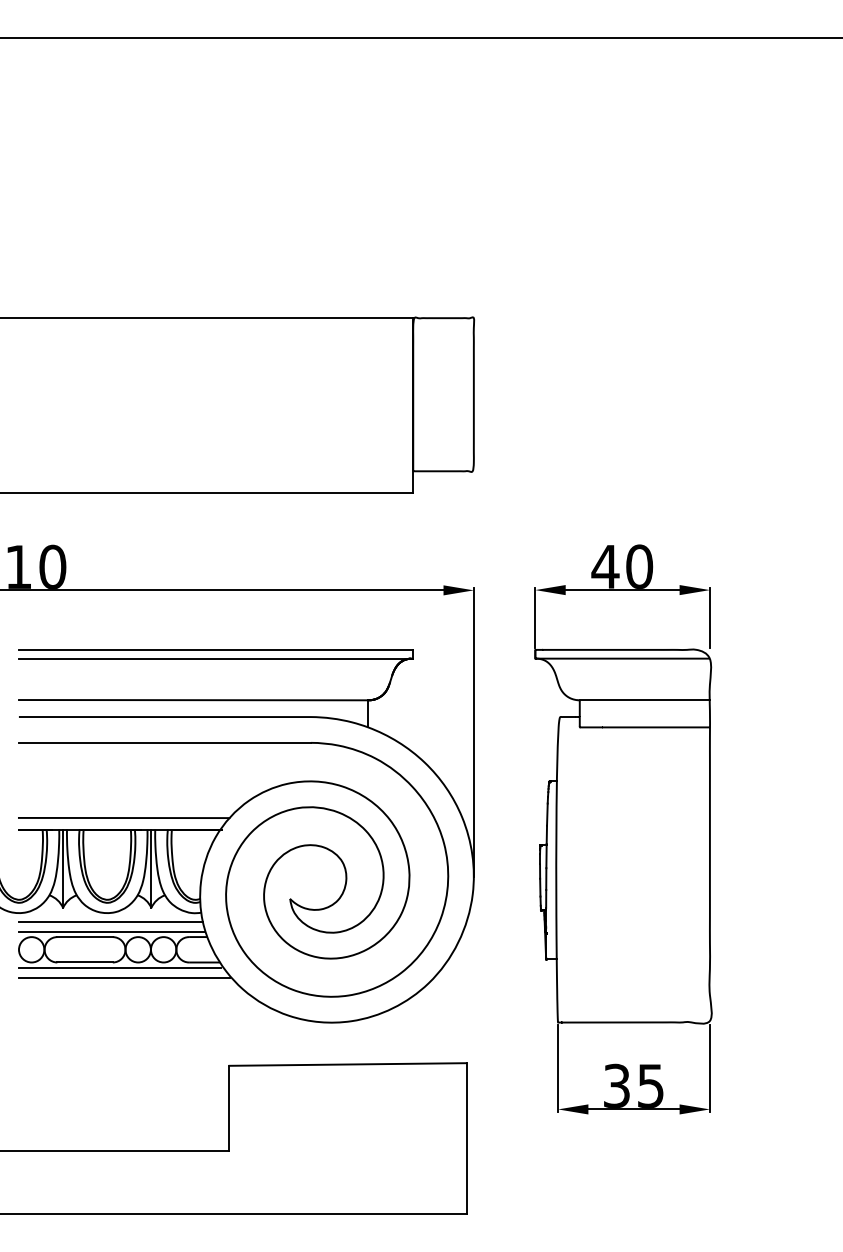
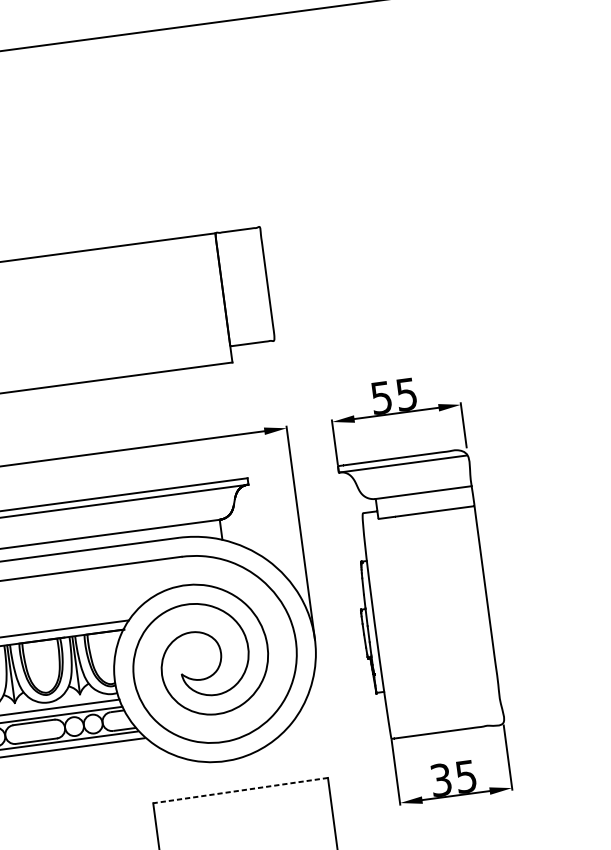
text: (622, 566) -> (394, 396), 40 -> 55
line: (348, 1064) -> (240, 790), solid -> dashed

